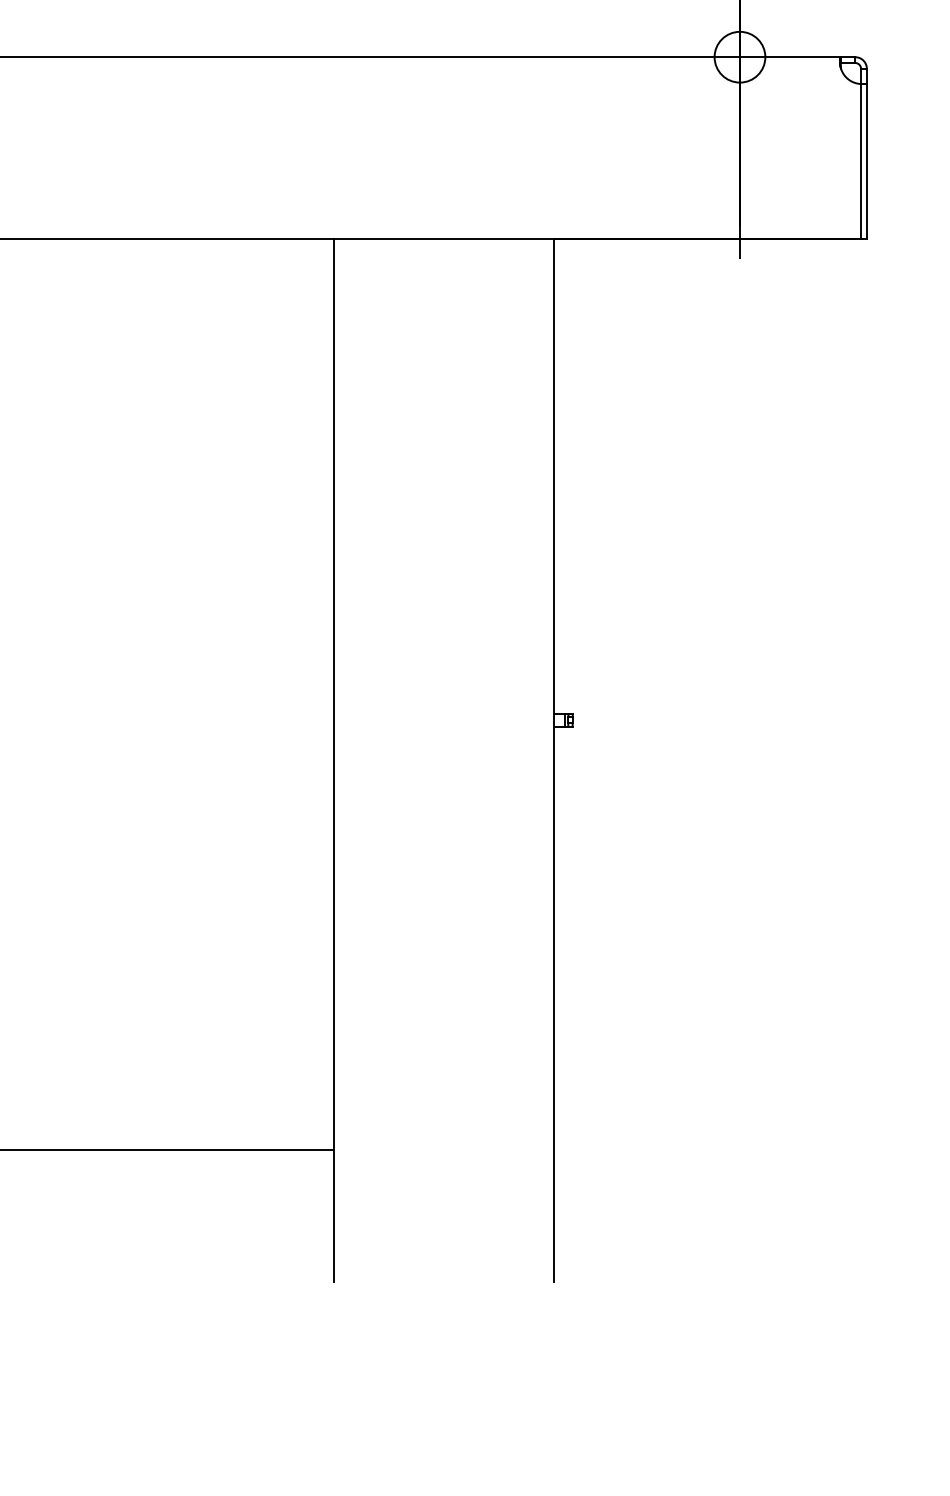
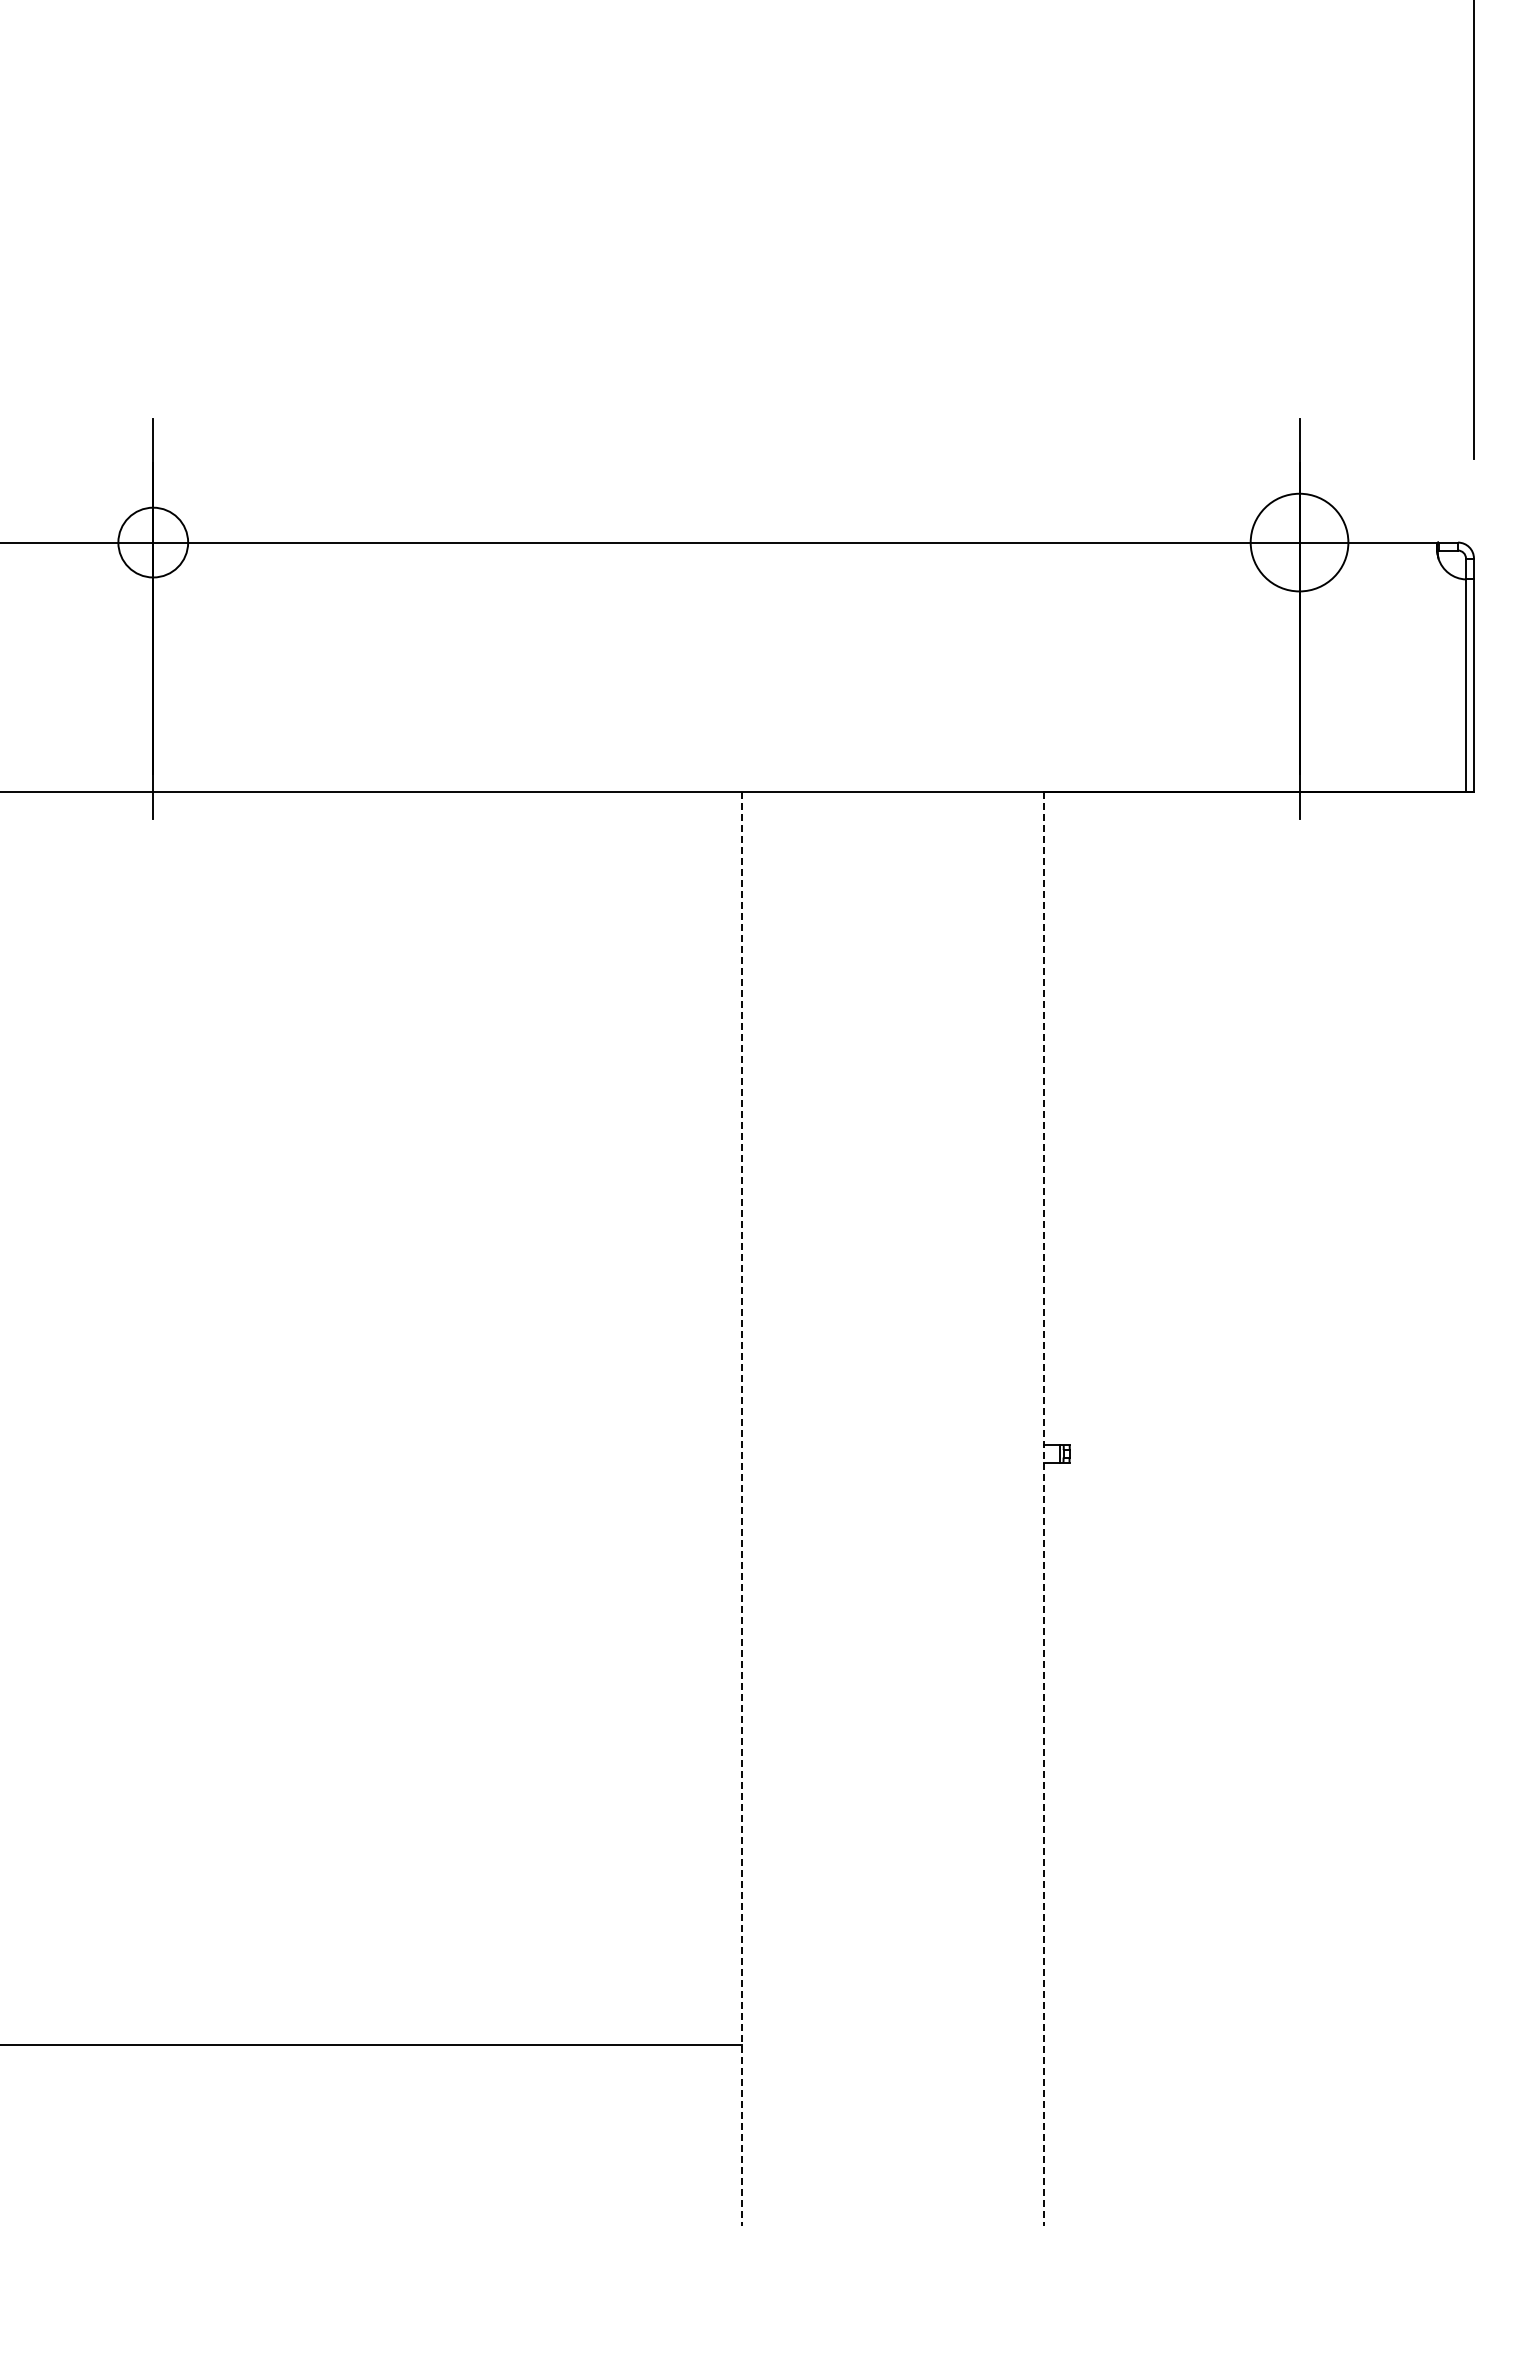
circle: (739, 57) -> (1299, 542), size x1.4
line: (334, 760) -> (742, 1509), solid -> dashed
line: (553, 760) -> (1043, 1509), solid -> dashed

